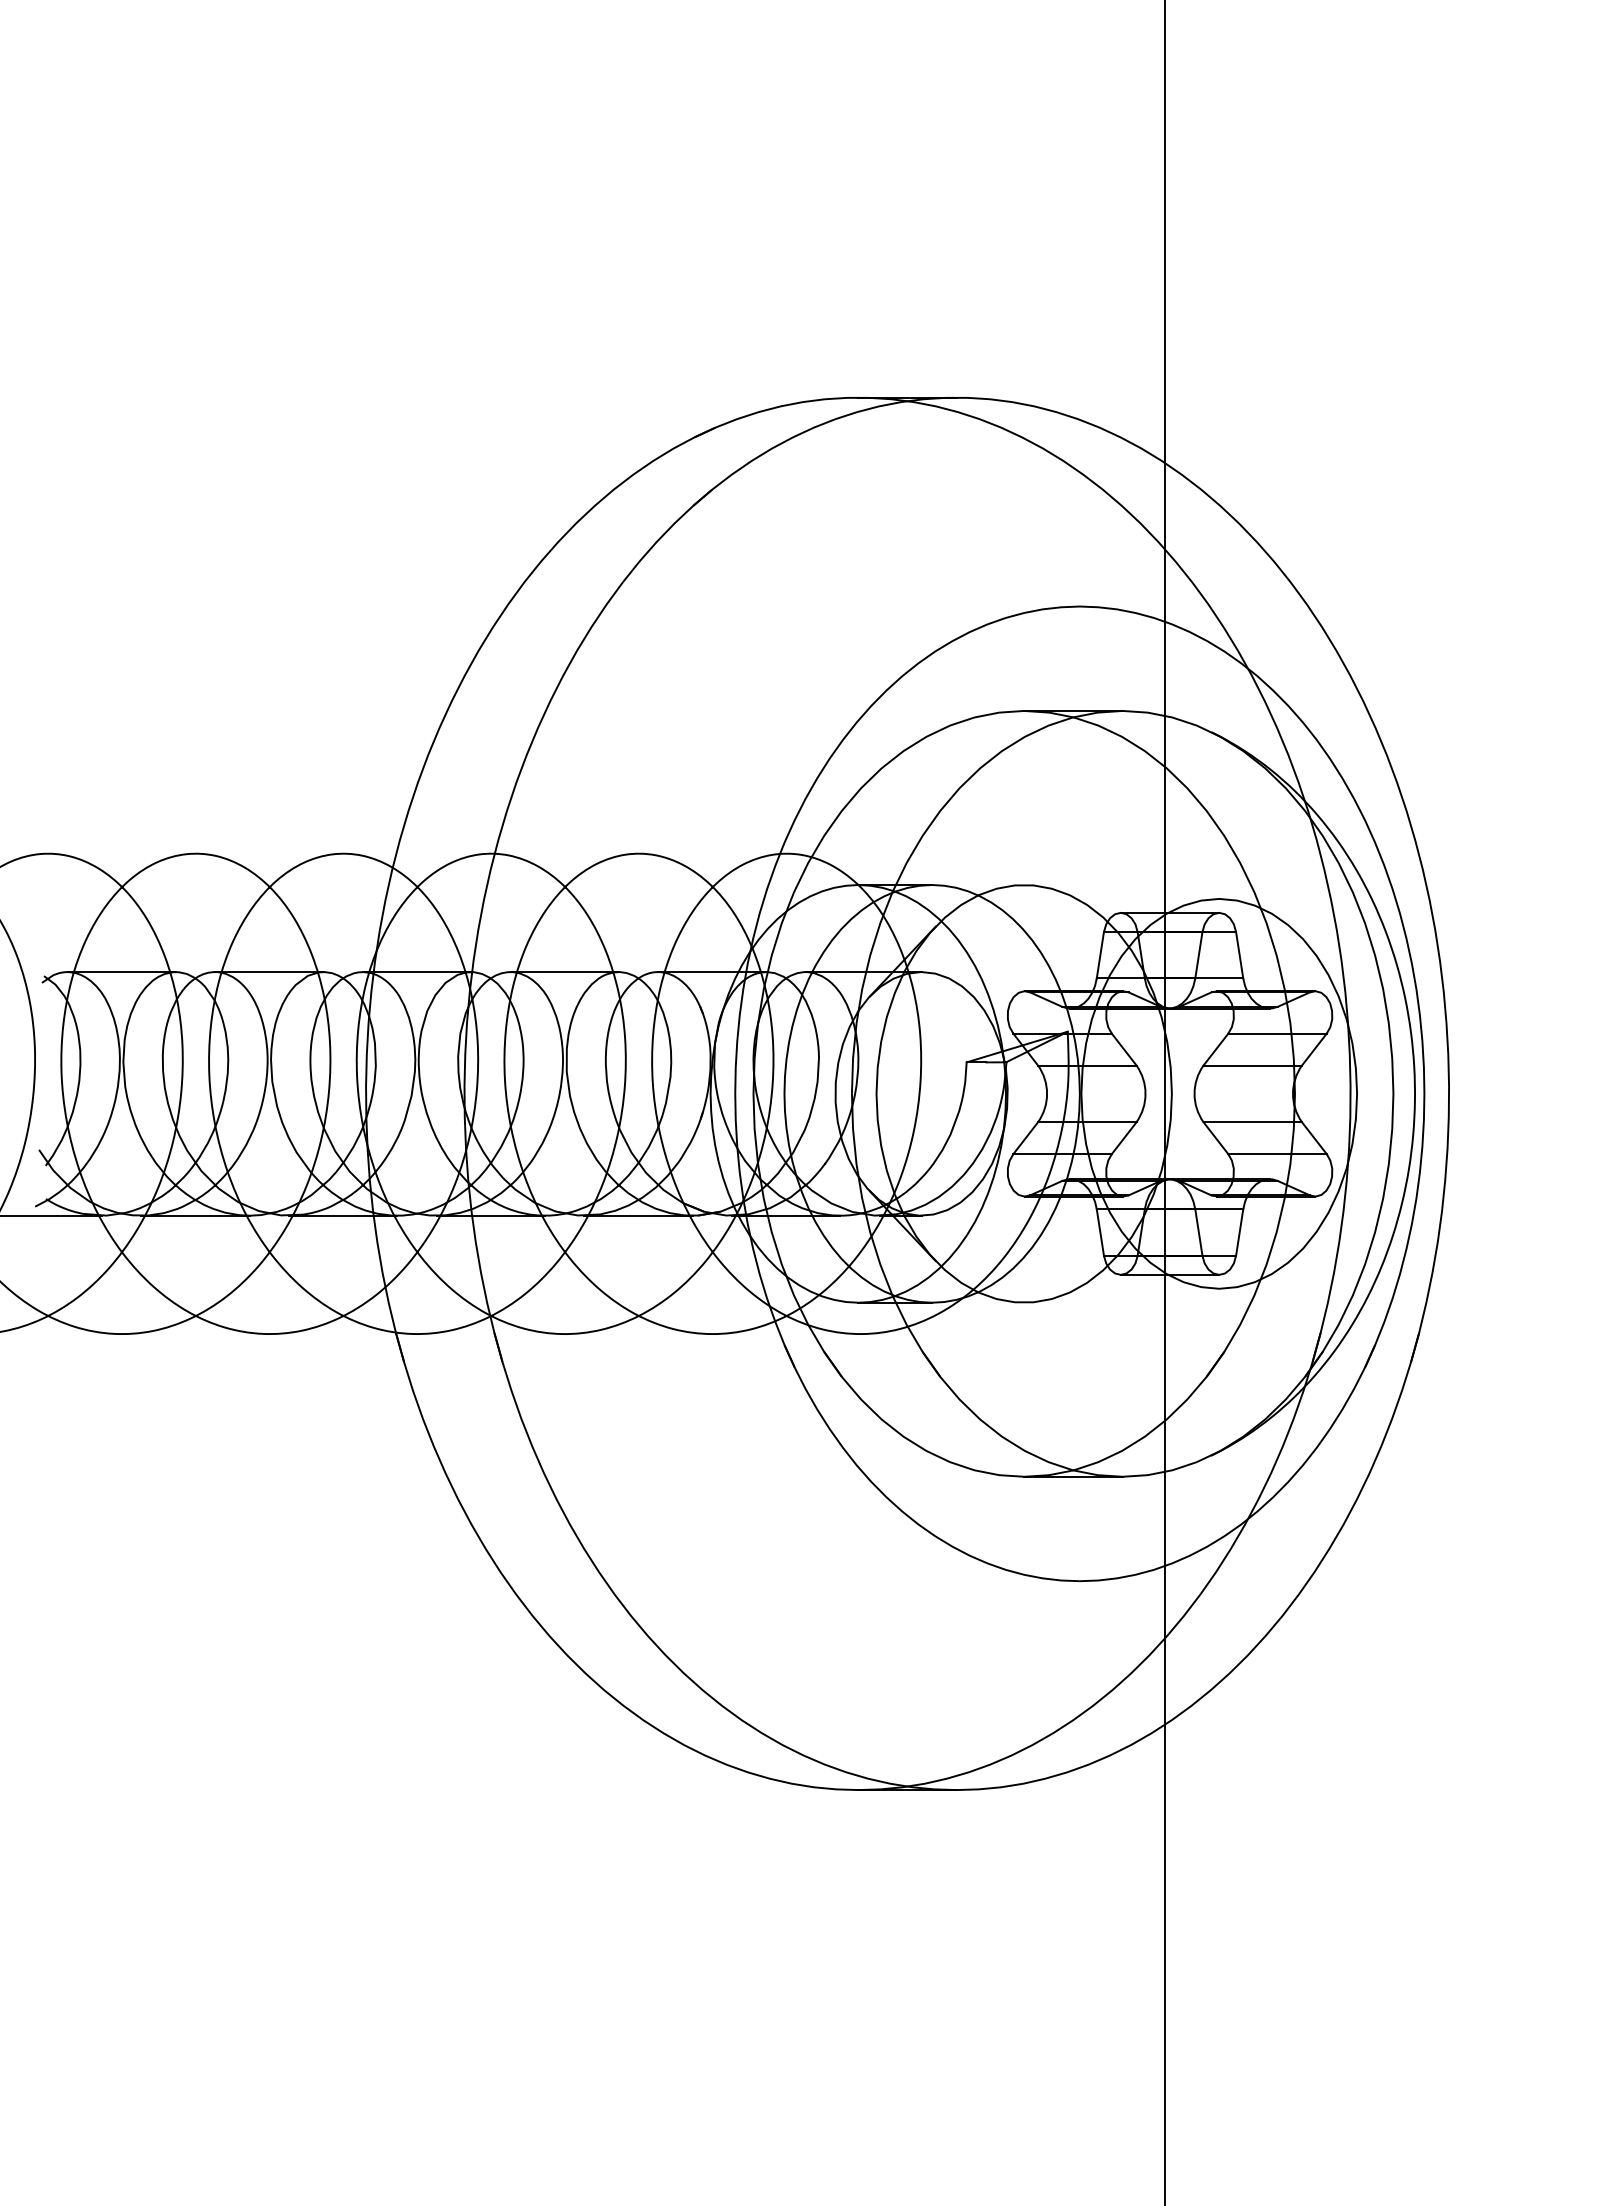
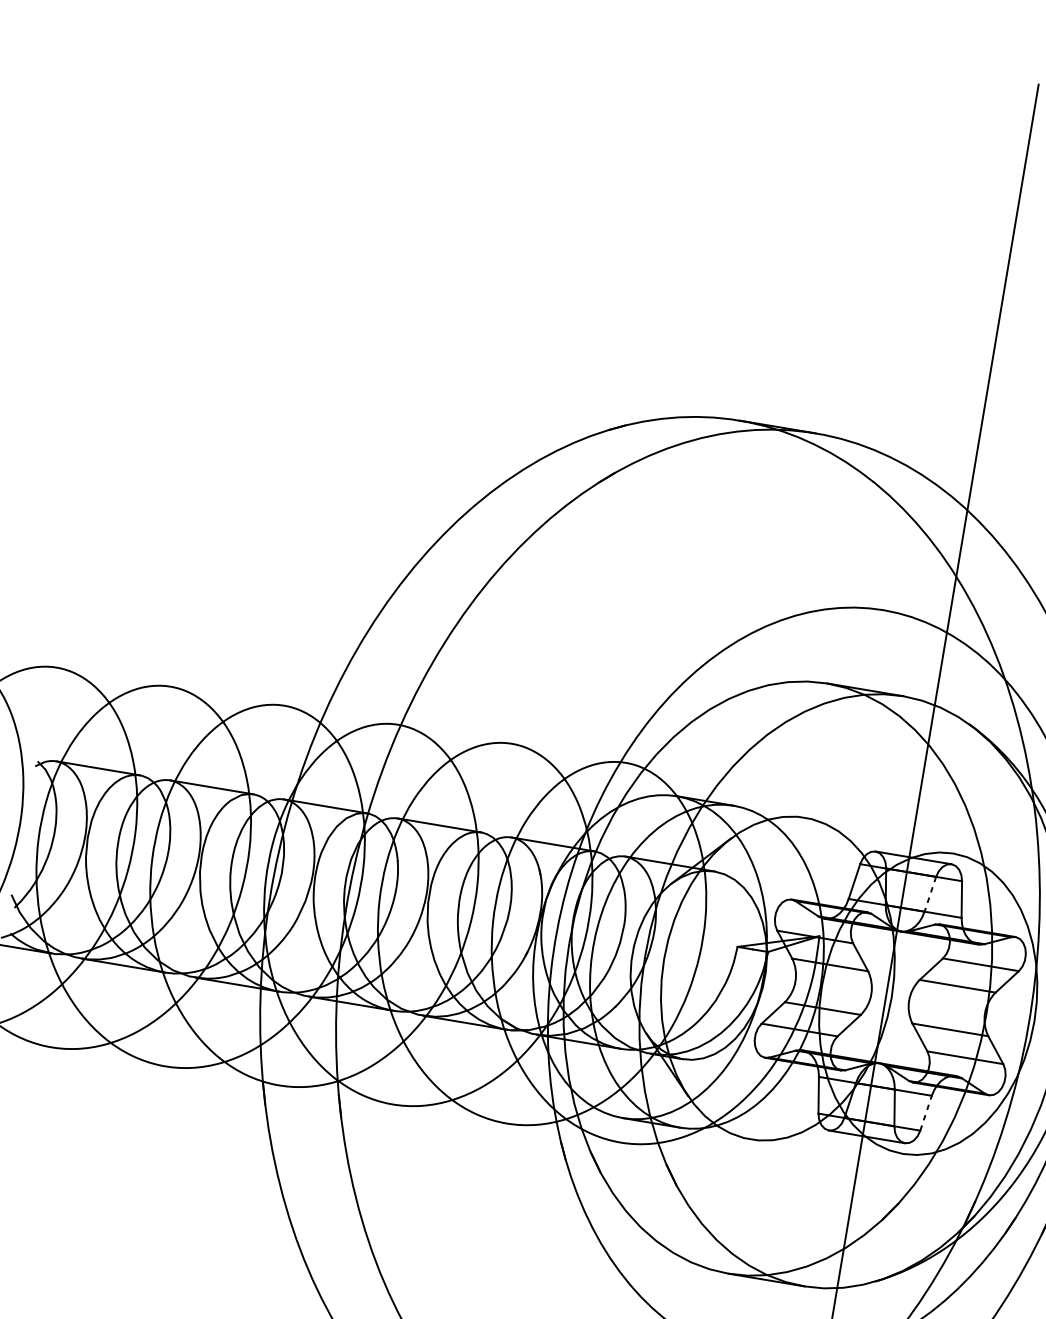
line: (1198, 955) -> (930, 894), solid -> dashed
line: (1239, 1232) -> (925, 1113), solid -> dashed

